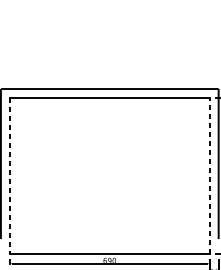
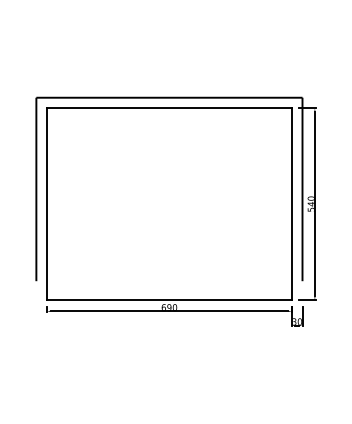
line: (10, 176) -> (47, 204), dashed -> solid
line: (209, 176) -> (291, 204), dashed -> solid

